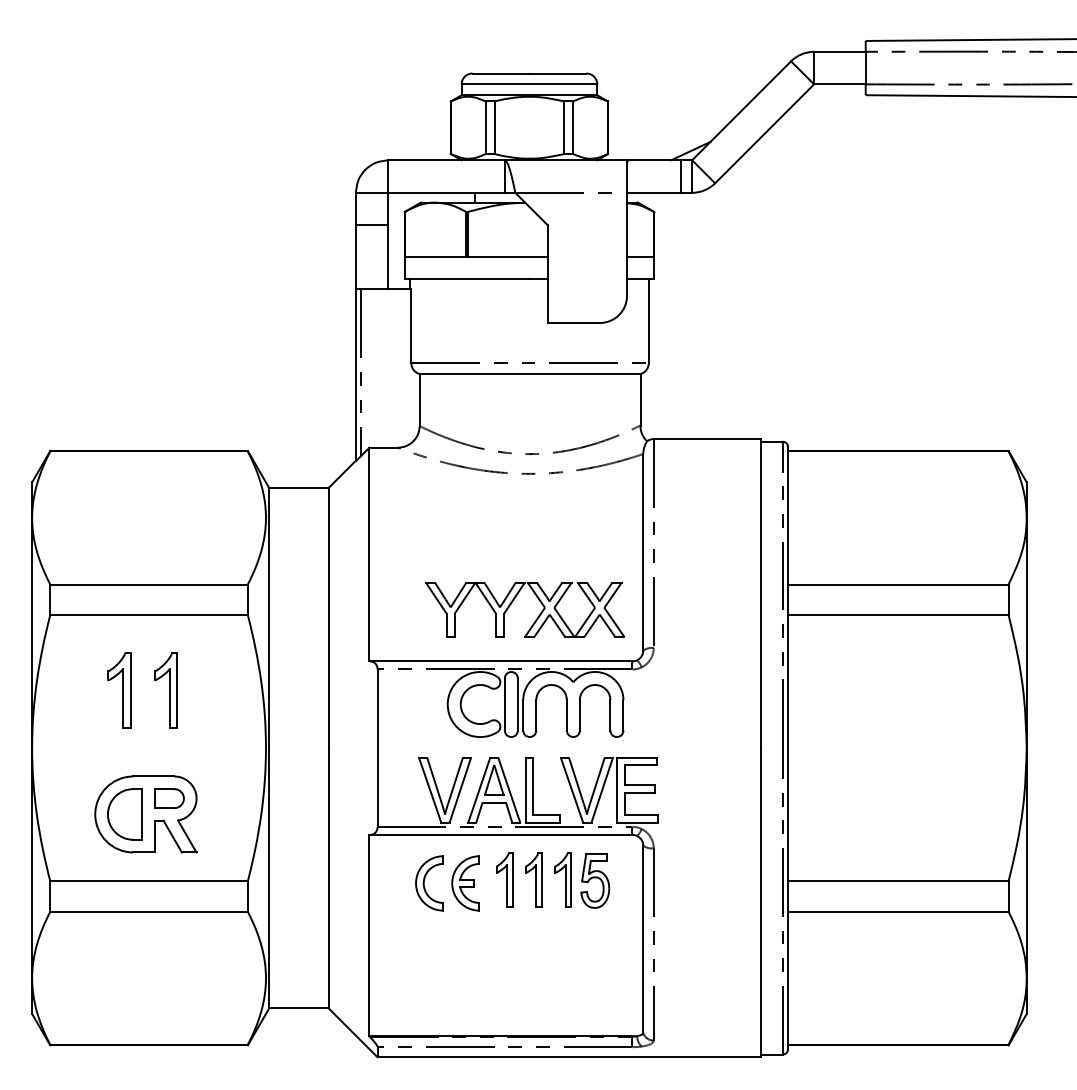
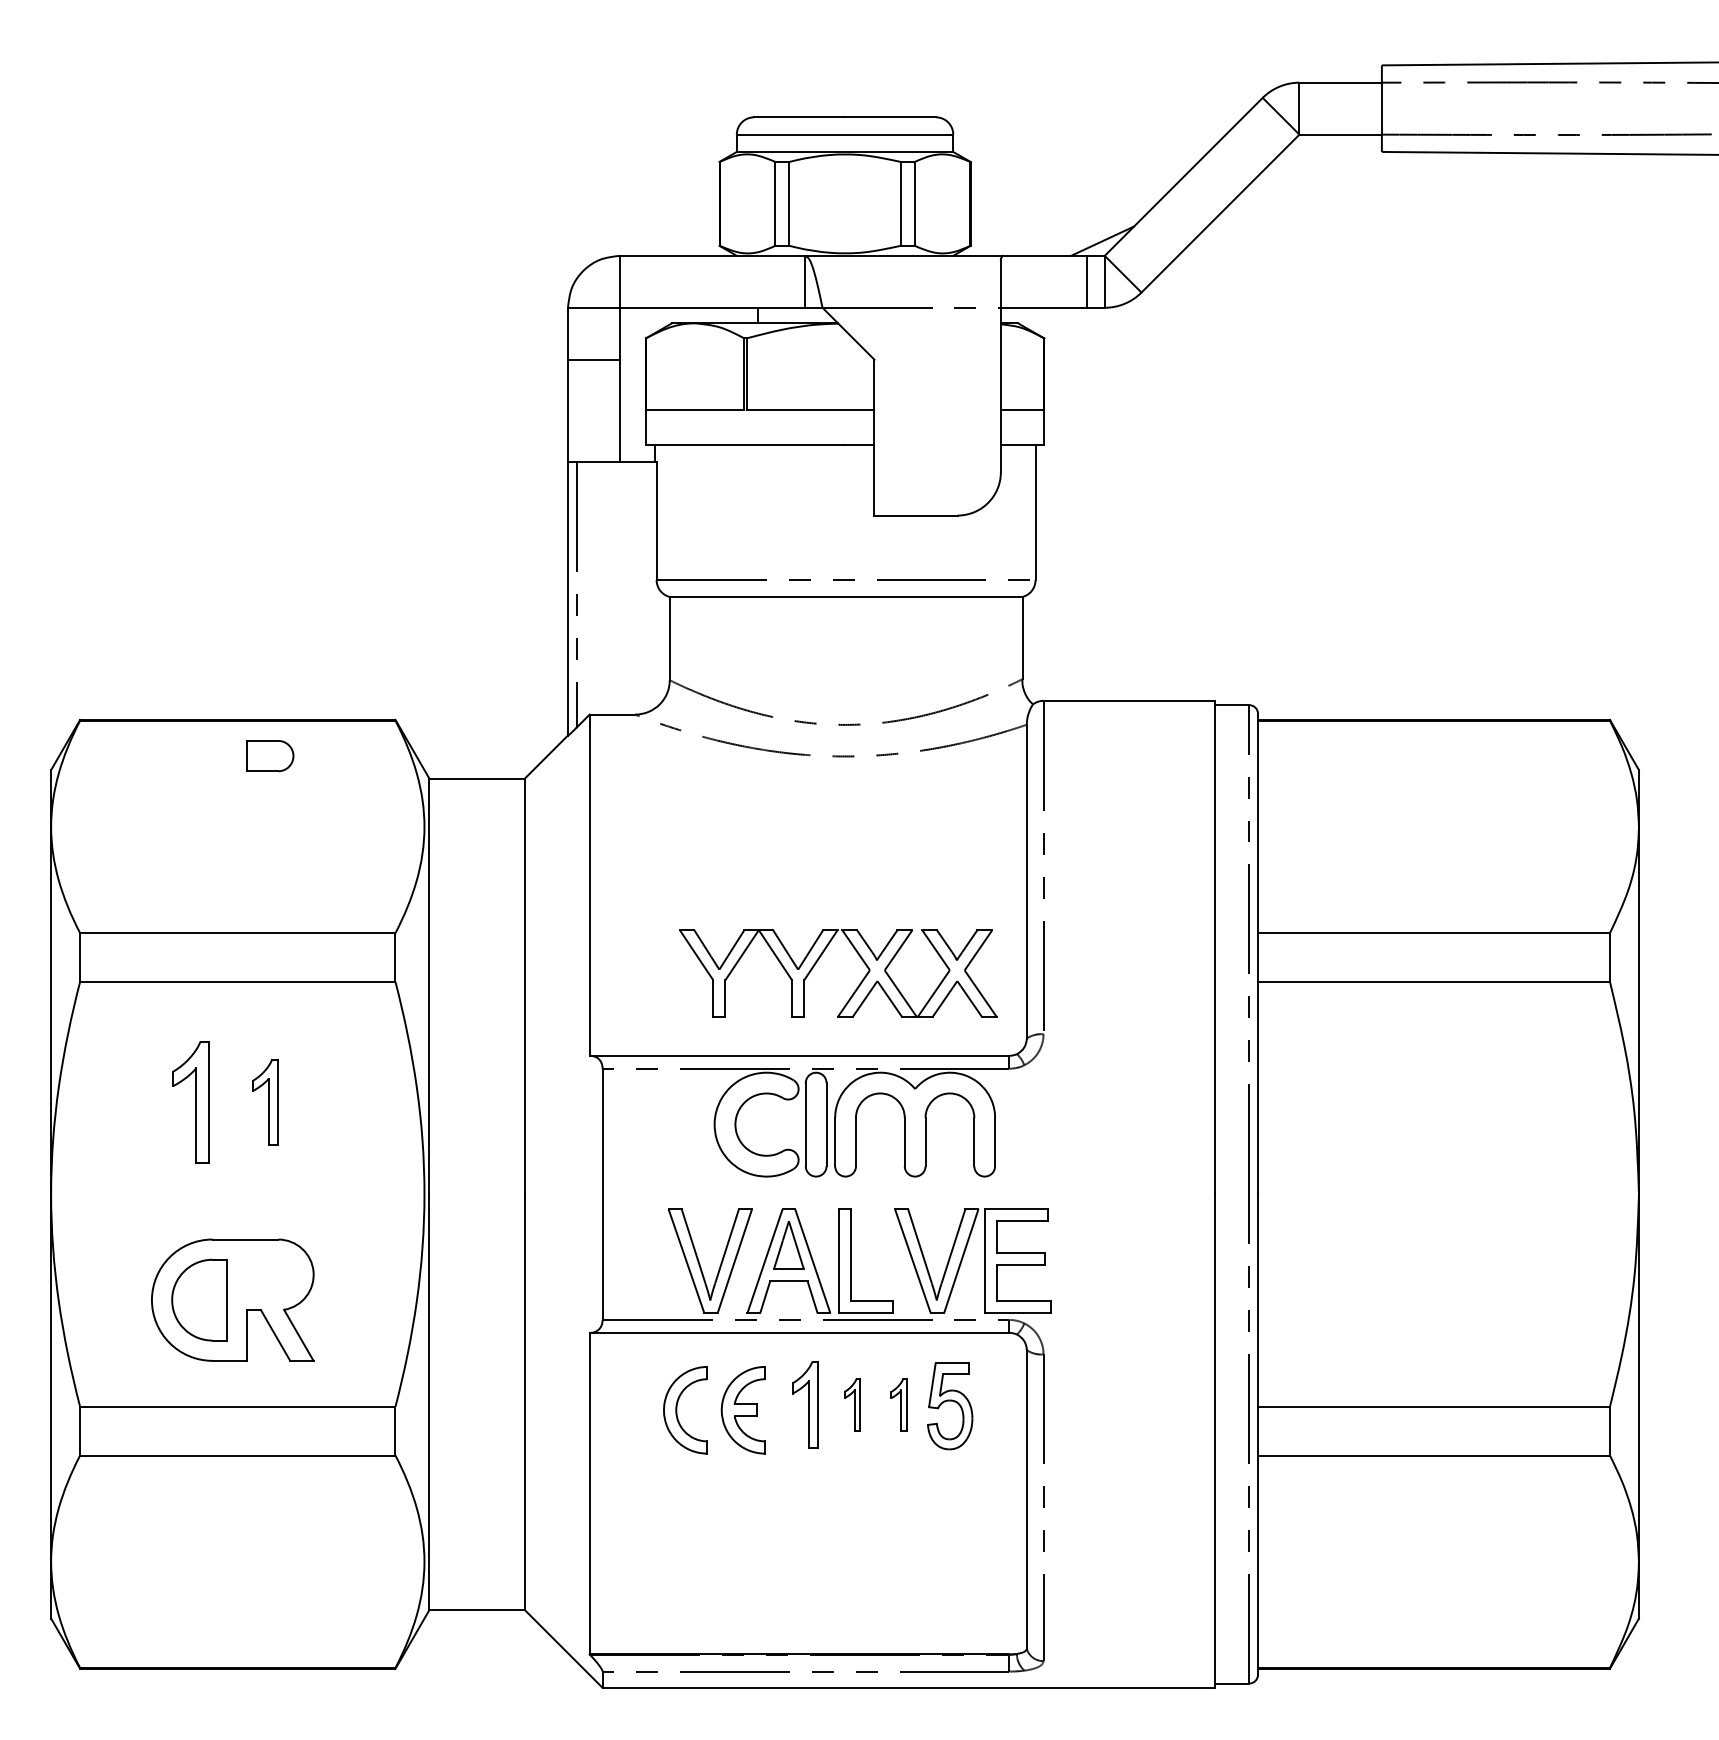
part: (165, 690) -> (264, 1102), size x0.7
part: (169, 798) -> (270, 755), moved
part: (533, 879) -> (851, 1403), size x0.6
part: (562, 879) -> (897, 1403), size x0.6

